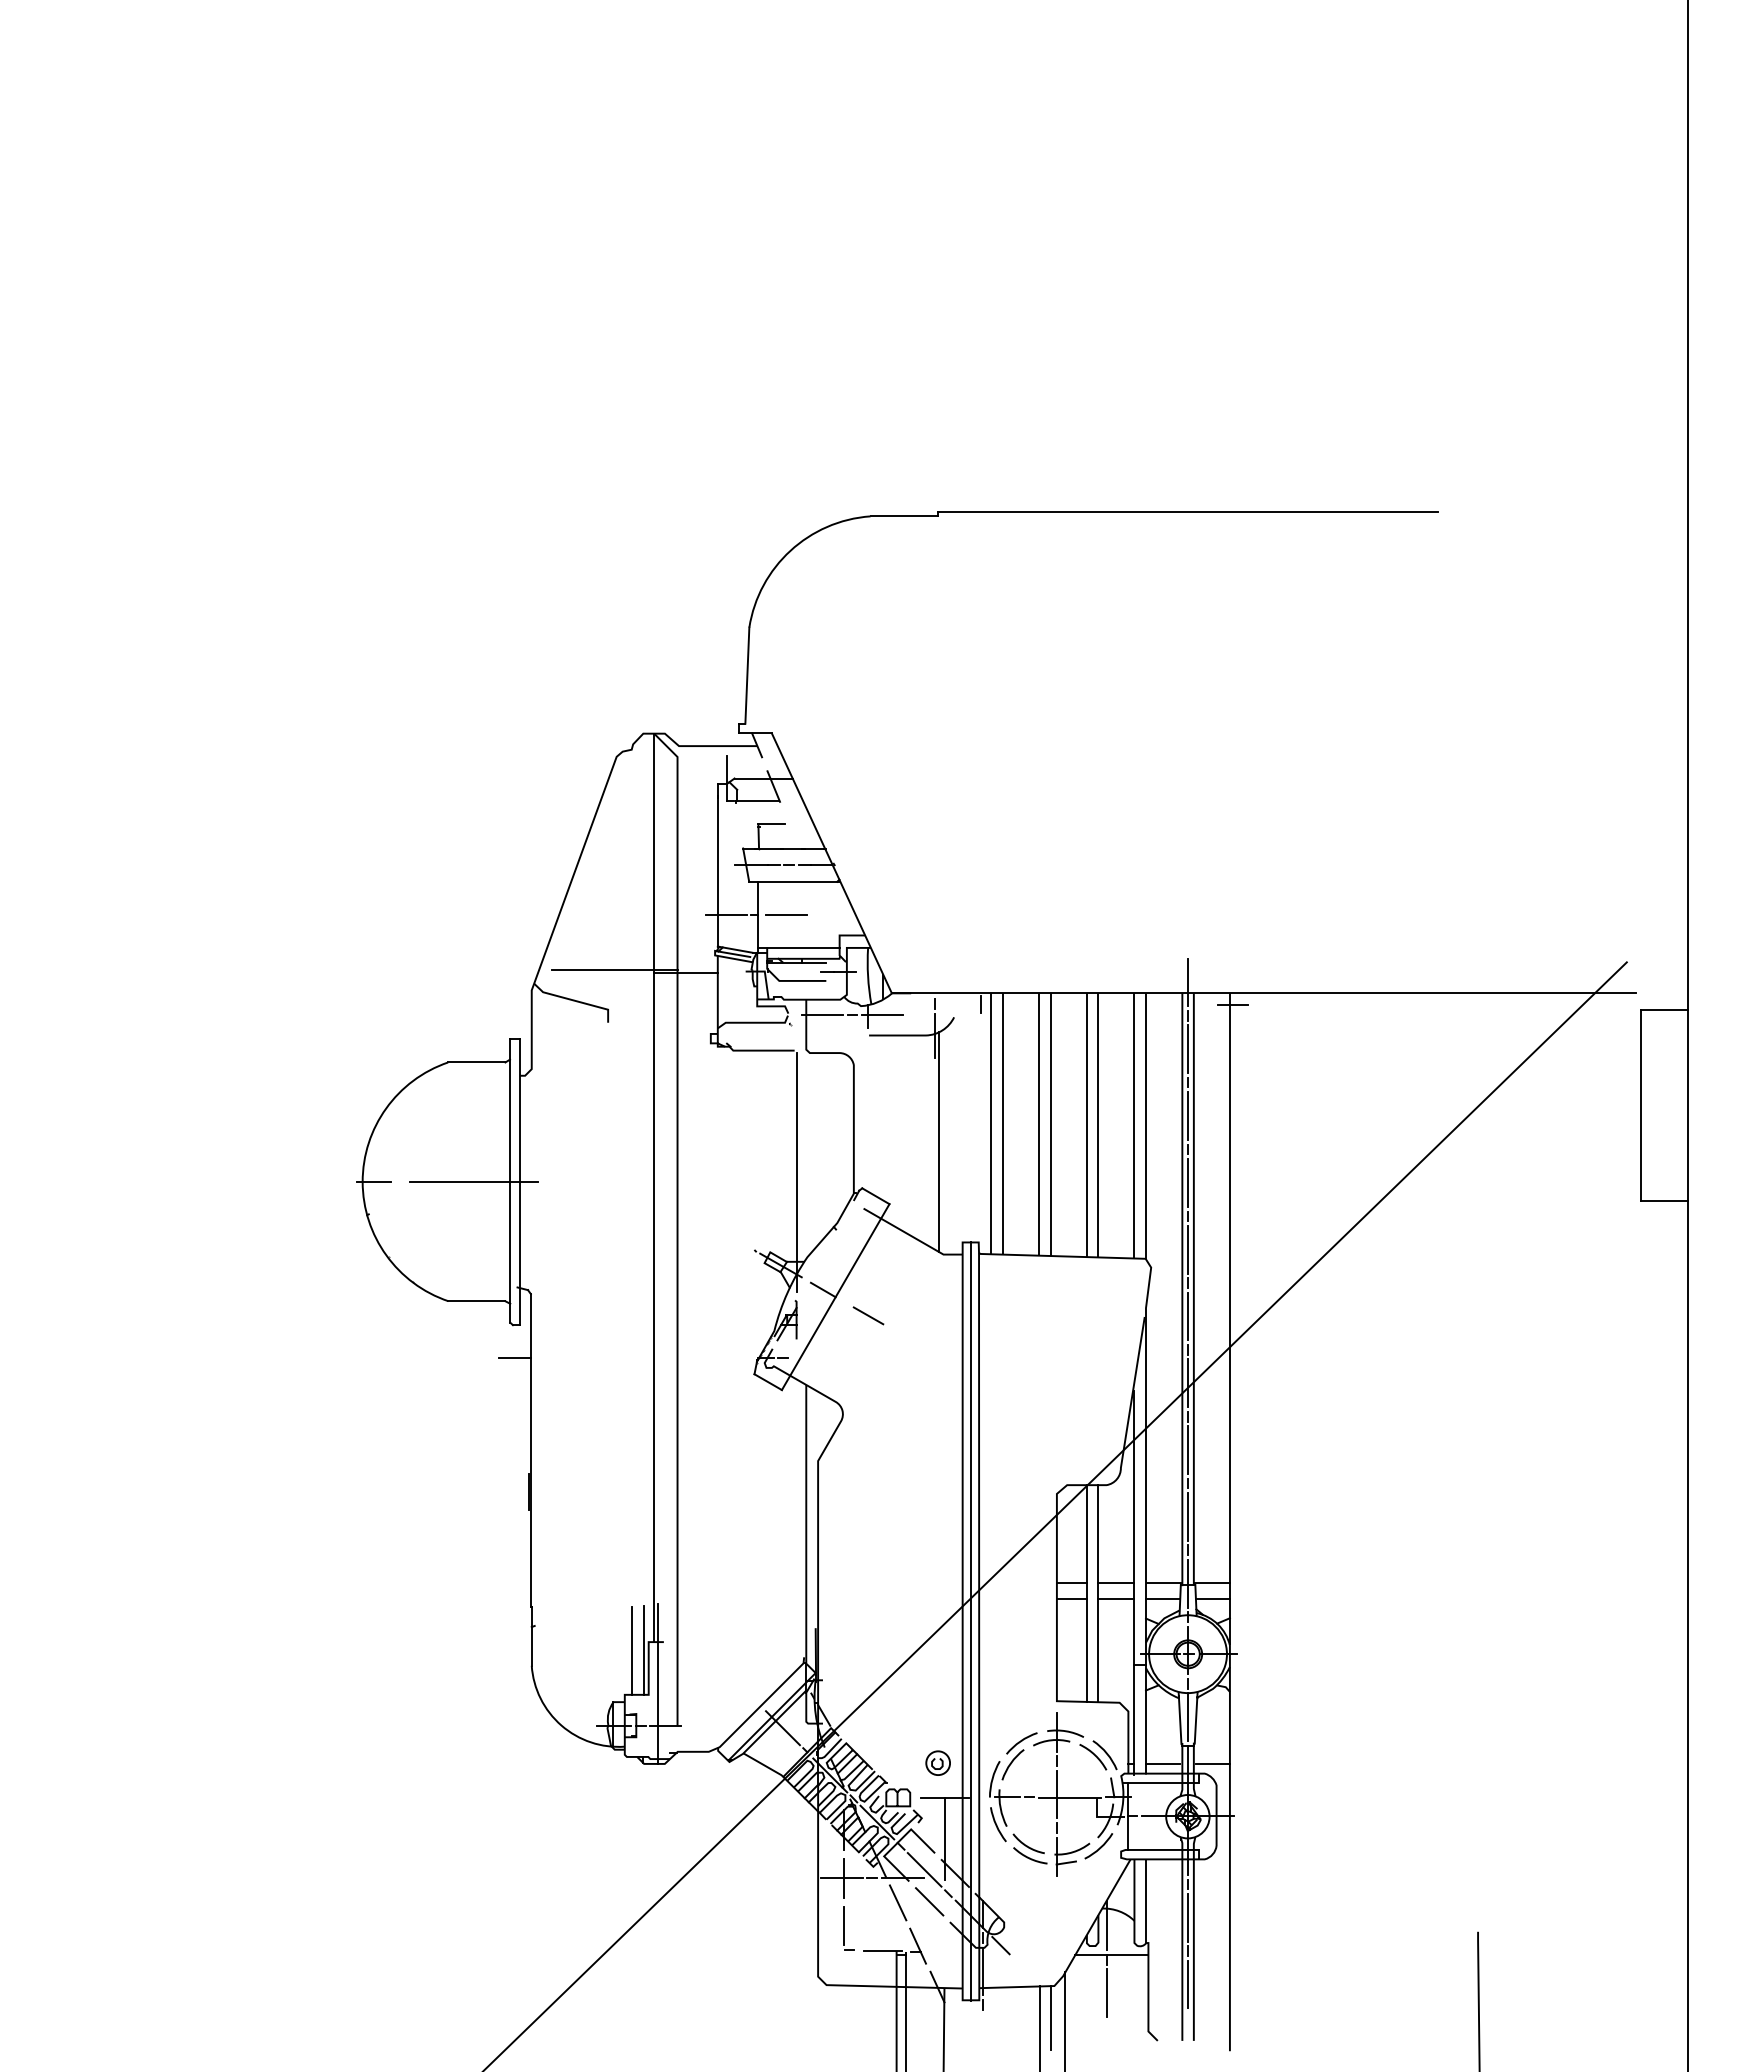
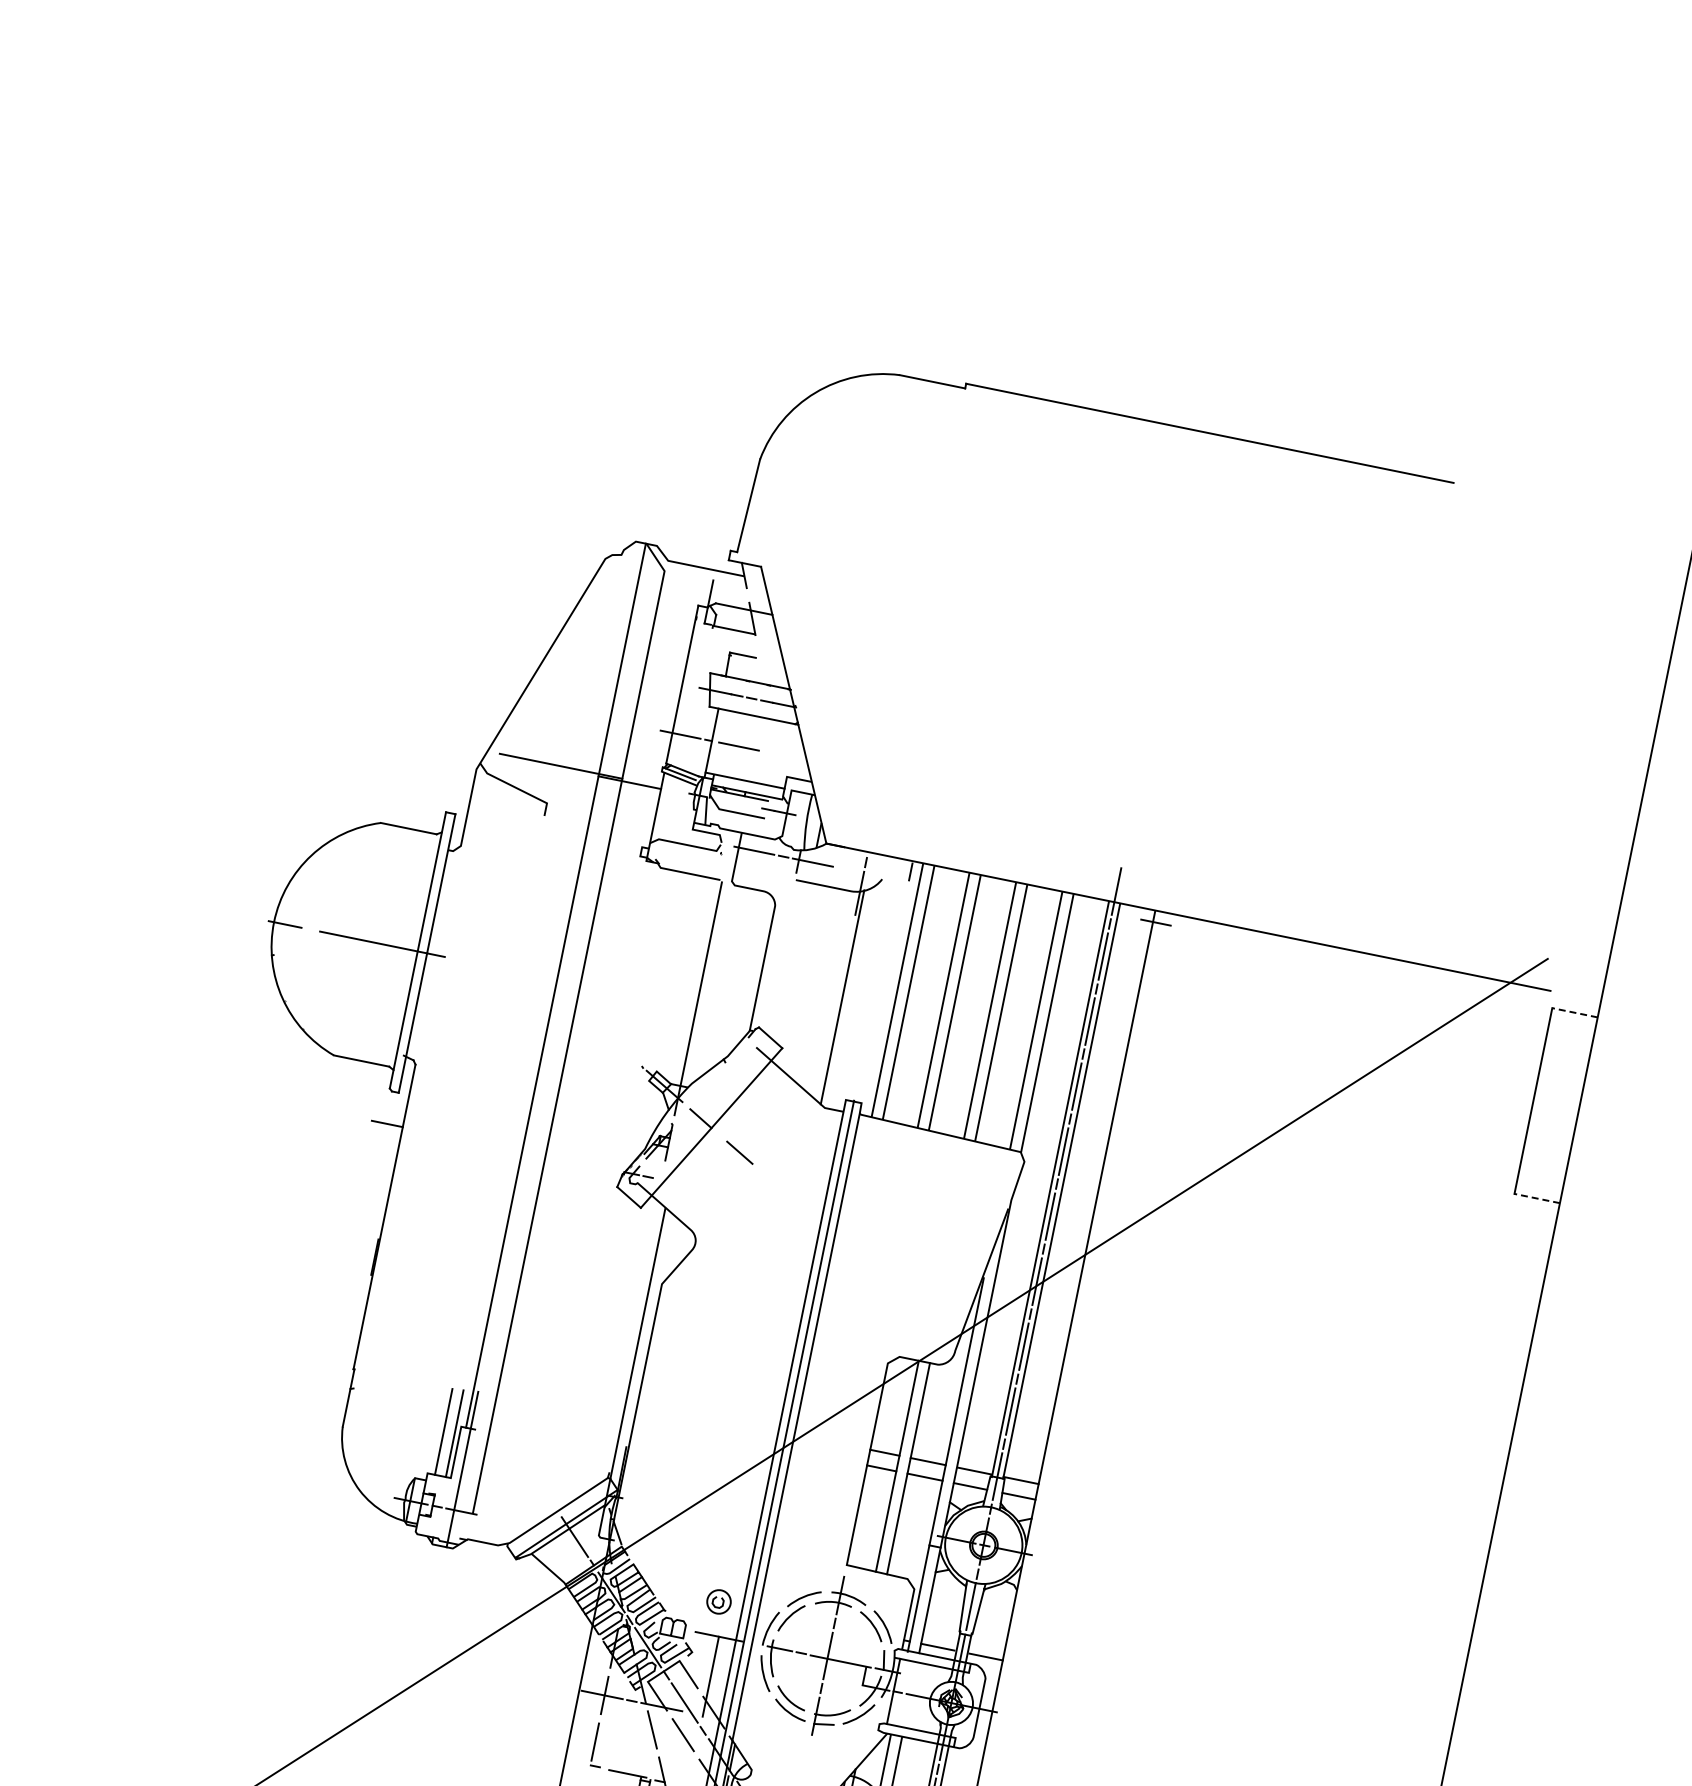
line: (1664, 1010) -> (1574, 1013), solid -> dashed
line: (1664, 1200) -> (1537, 1198), solid -> dashed

